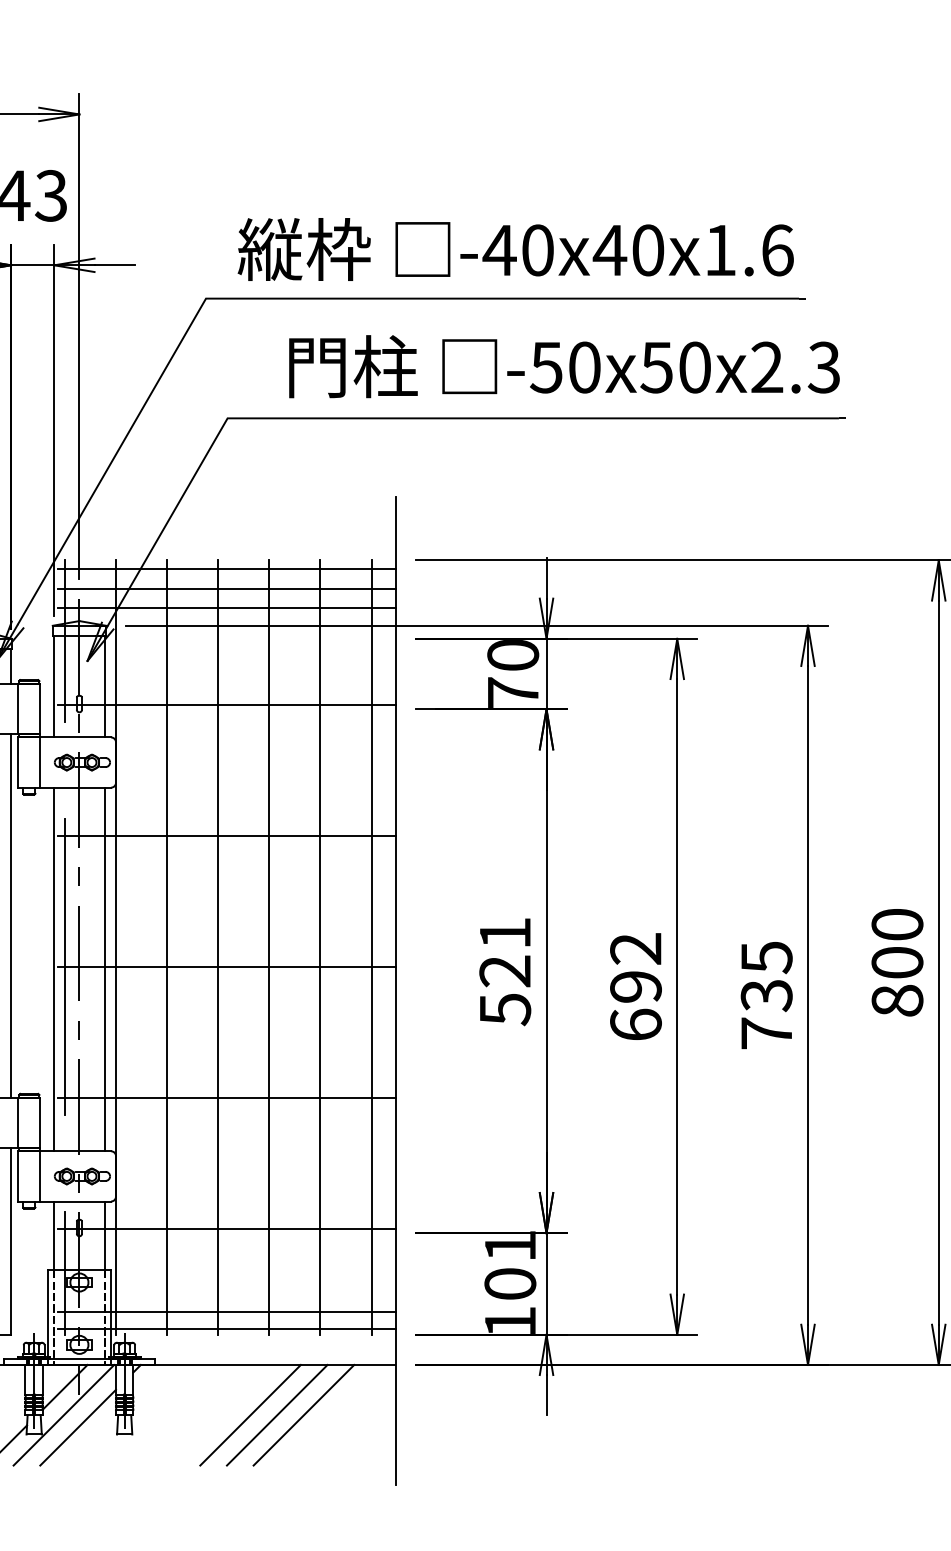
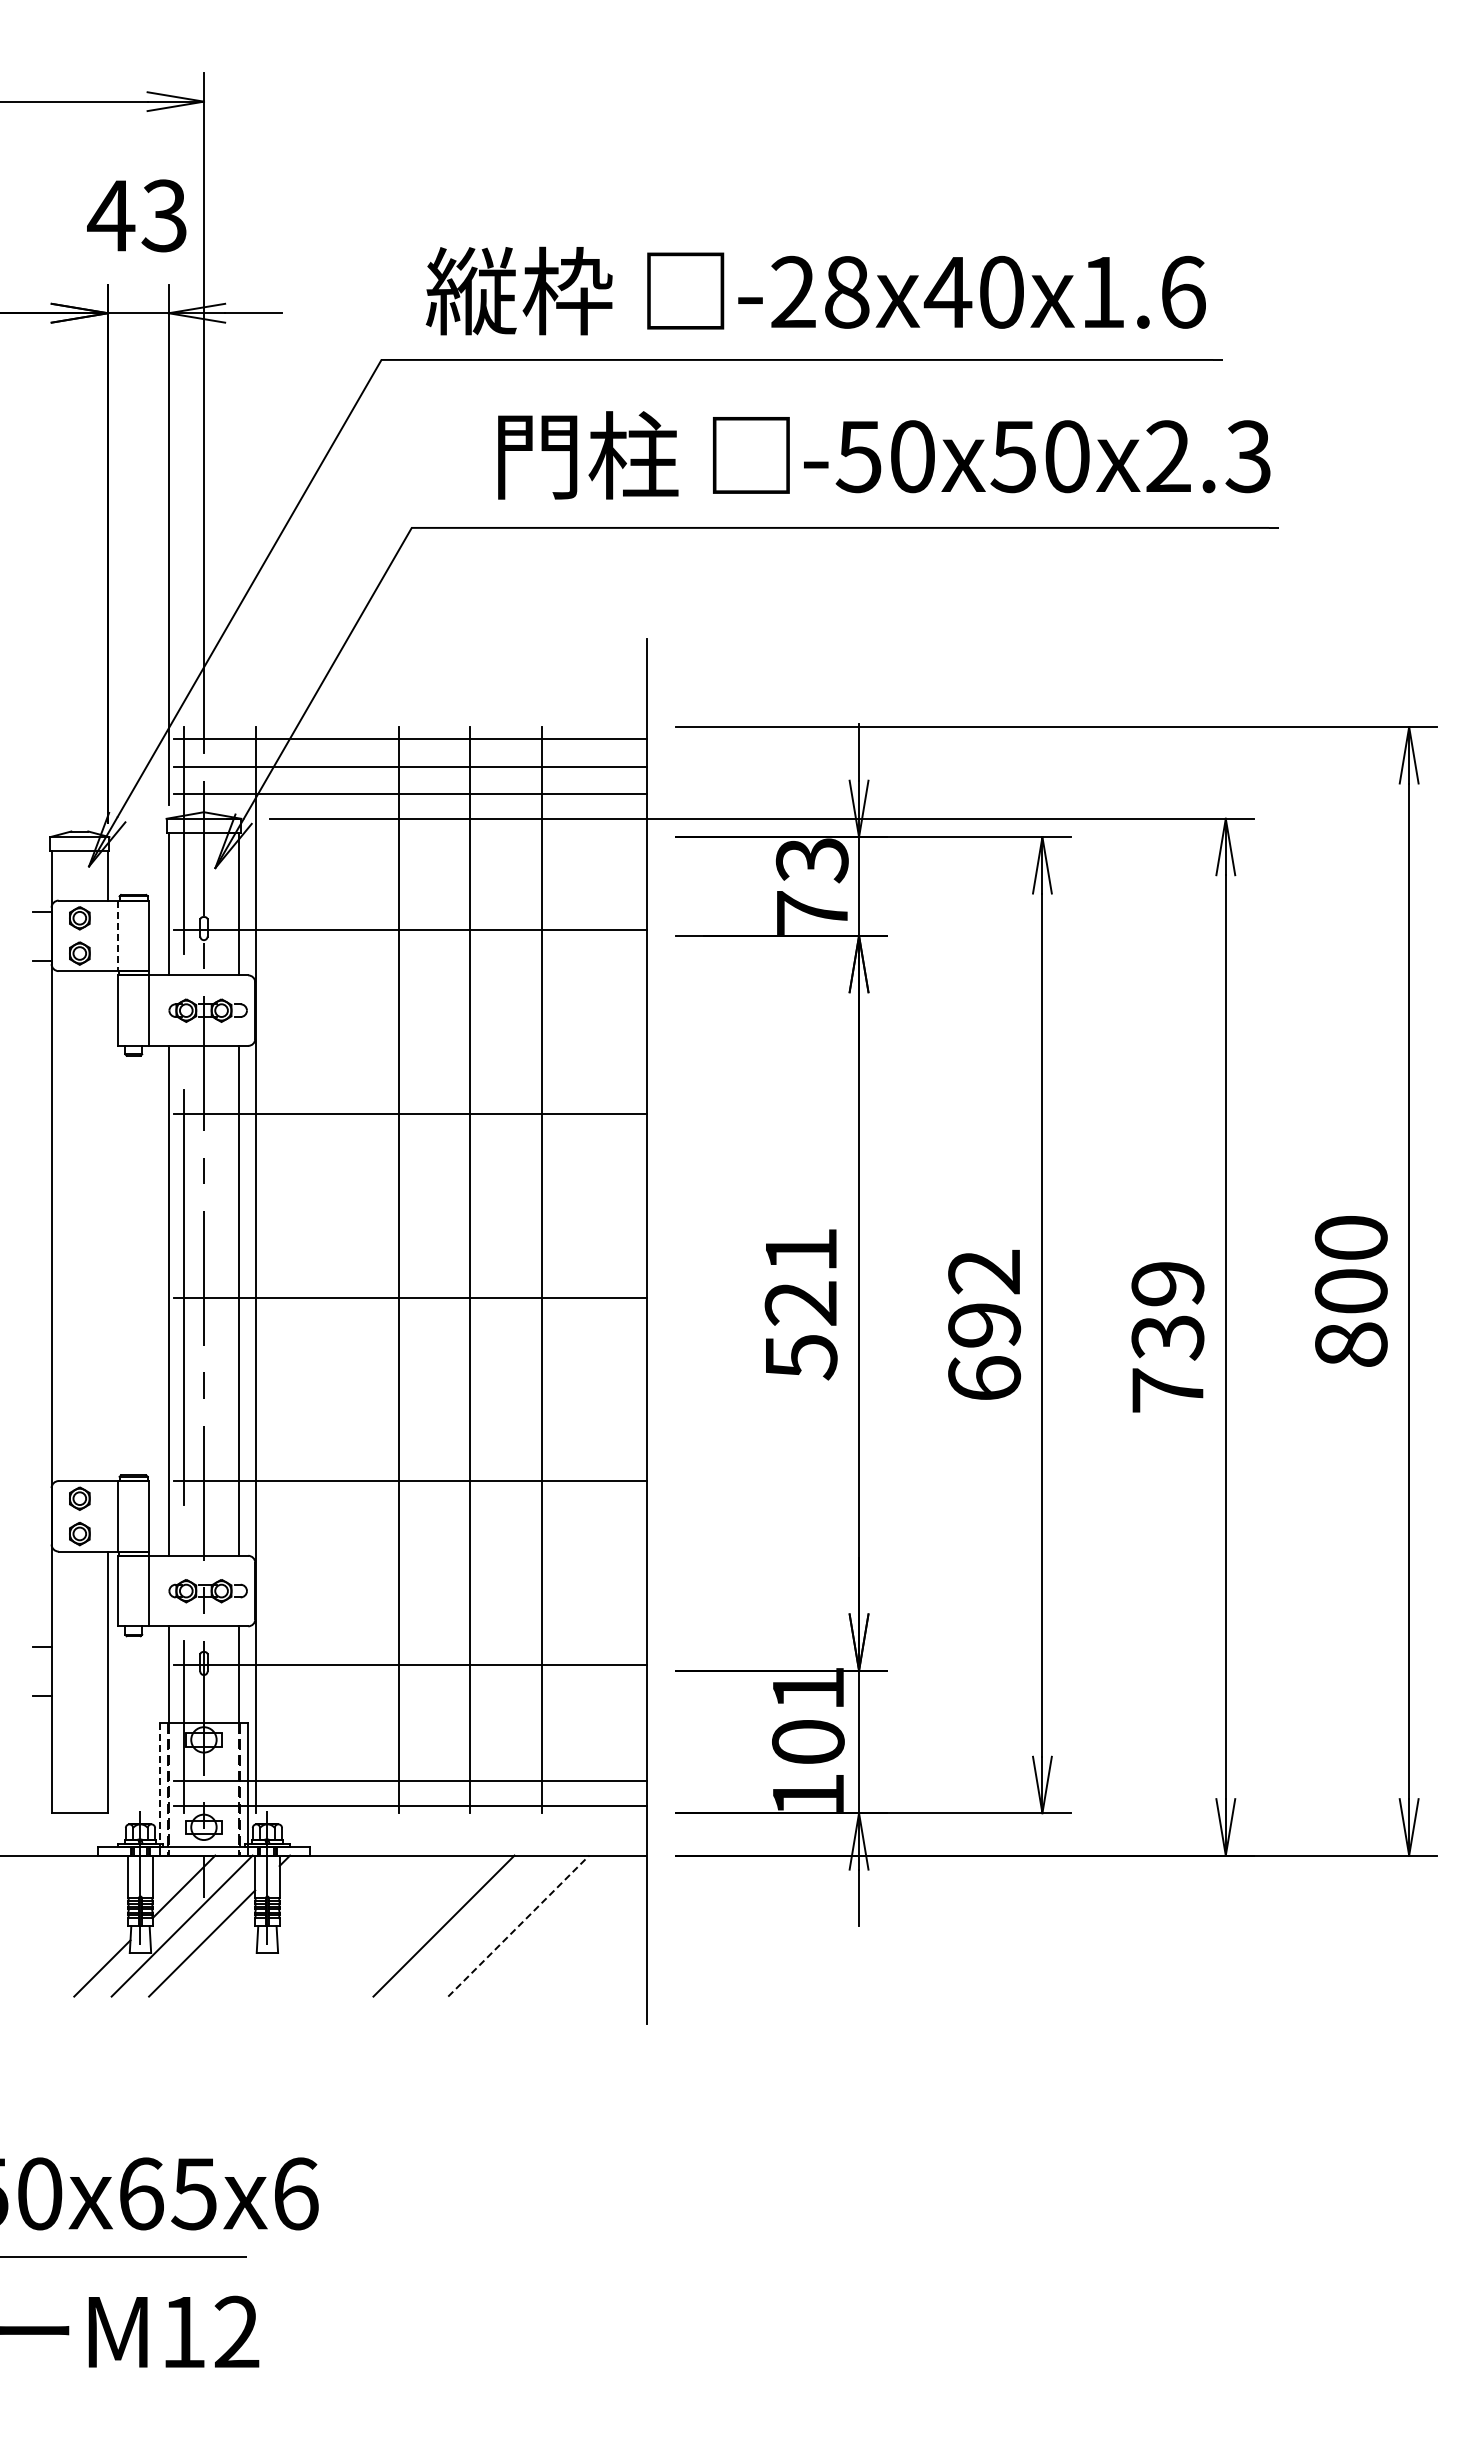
text: (518, 249) -> (819, 291), -40x40x1.6 -> -28x40x1.6
text: (513, 655) -> (812, 860), 70 -> 73
line: (18, 709) -> (118, 936), solid -> dashed
line: (11, 916) -> (108, 1226), removed
line: (167, 947) -> (327, 1270), removed
line: (371, 947) -> (613, 1270), removed
text: (766, 957) -> (1167, 1284), 735 -> 739
line: (47, 1315) -> (159, 1785), solid -> dashed
line: (276, 1414) -> (480, 1925), removed
line: (303, 1415) -> (518, 1926), solid -> dashed

